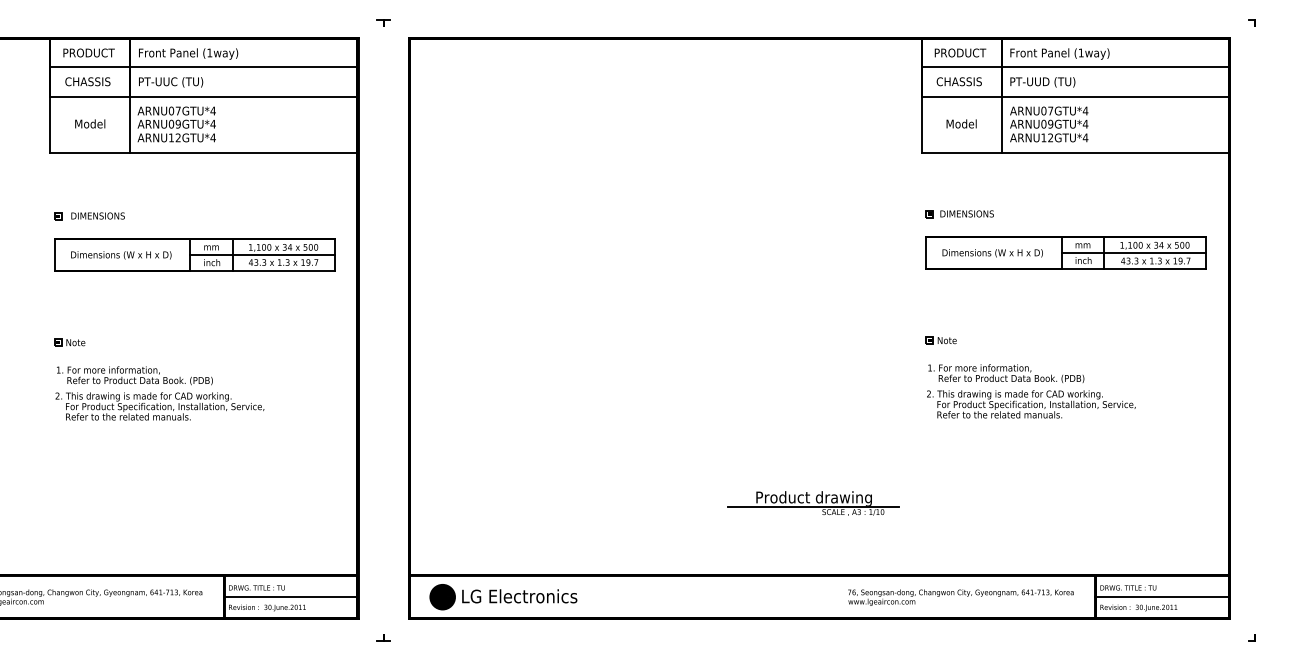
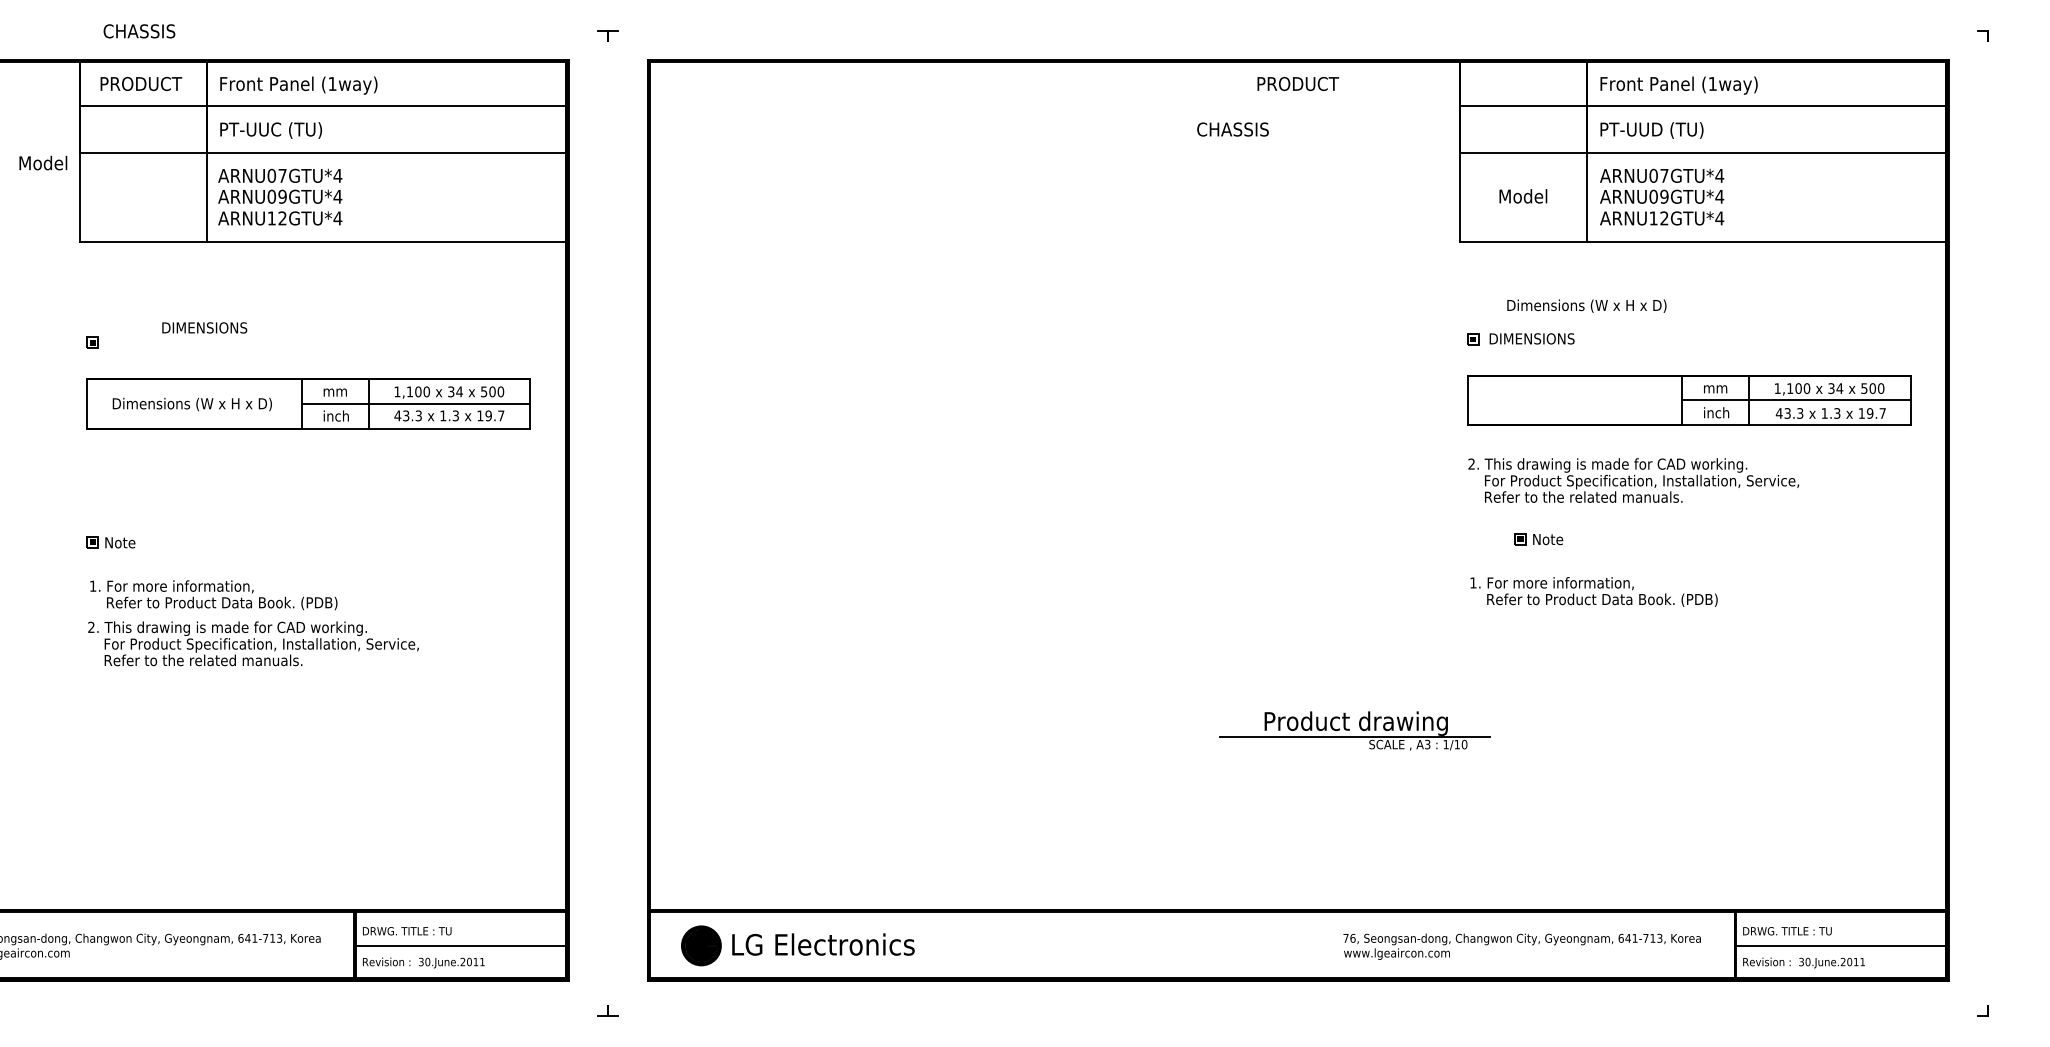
text: (960, 52) -> (1298, 83), moved
text: (87, 81) -> (138, 30), moved
text: (958, 81) -> (1231, 129), moved
text: (90, 123) -> (43, 162), moved
text: (97, 215) -> (203, 327), moved
text: (992, 253) -> (1586, 306), moved
part: (940, 340) -> (1537, 539), moved
text: (1031, 404) -> (1634, 480), moved
part: (813, 503) -> (1355, 730), moved

